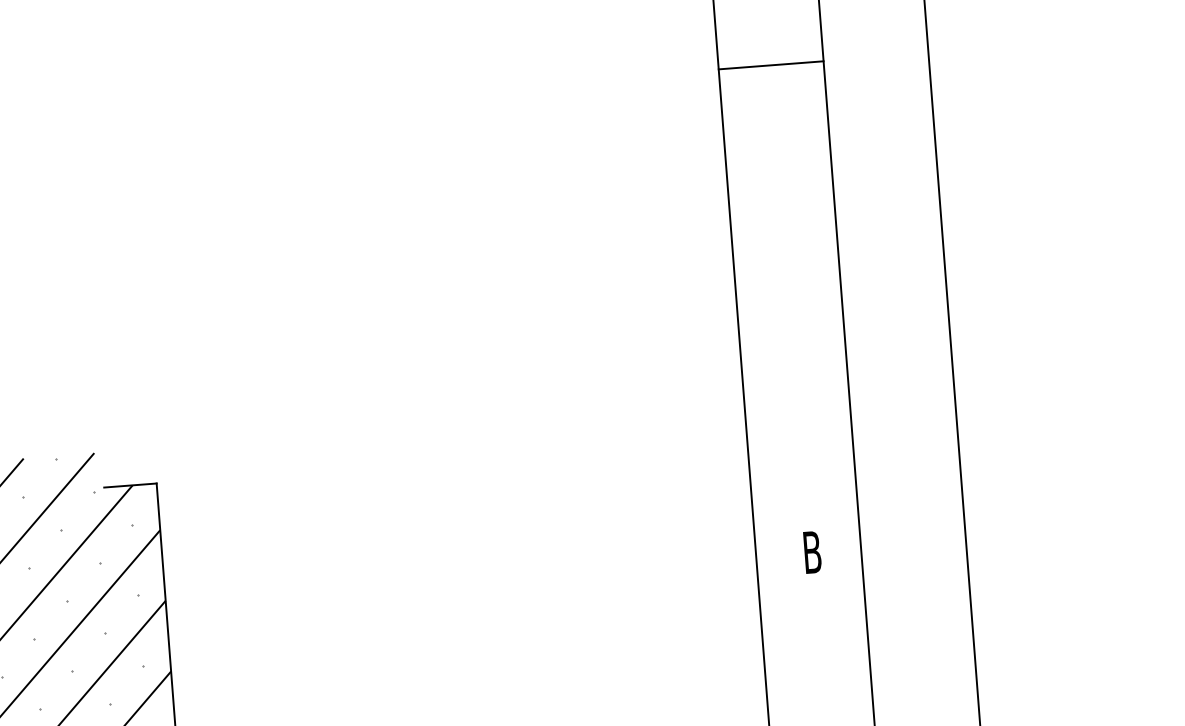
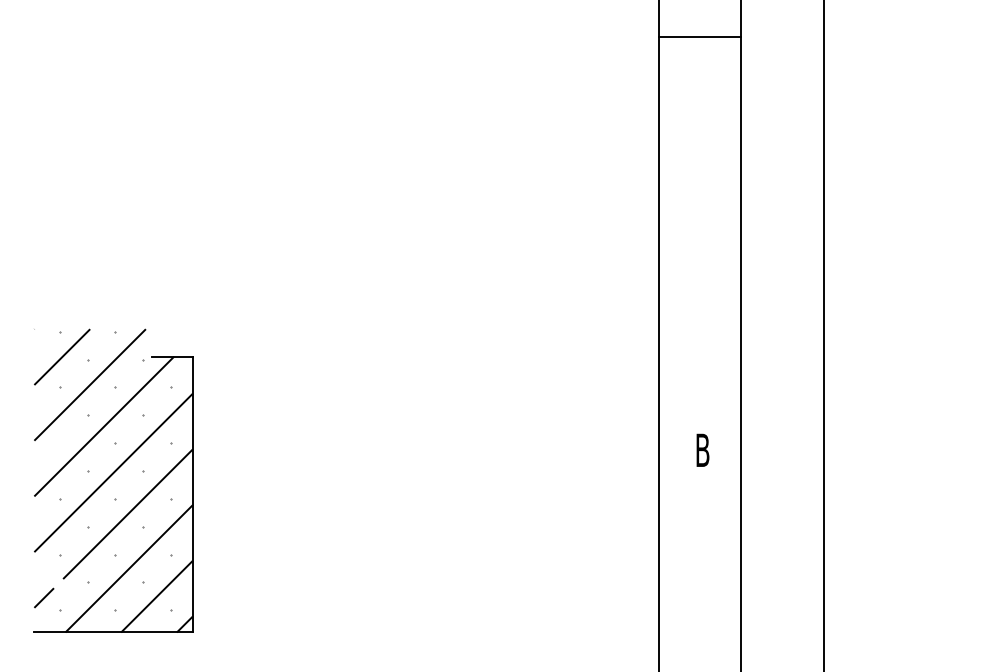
line: (770, 65) -> (699, 37), moved

